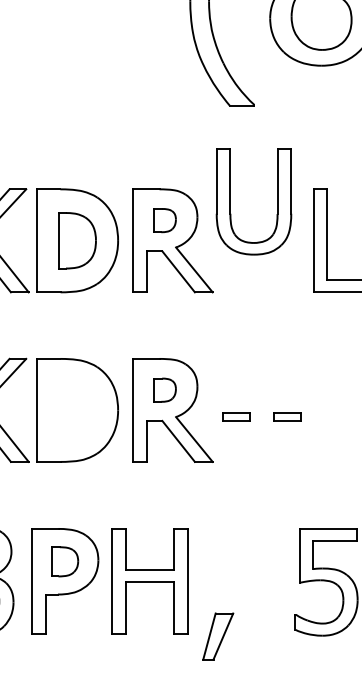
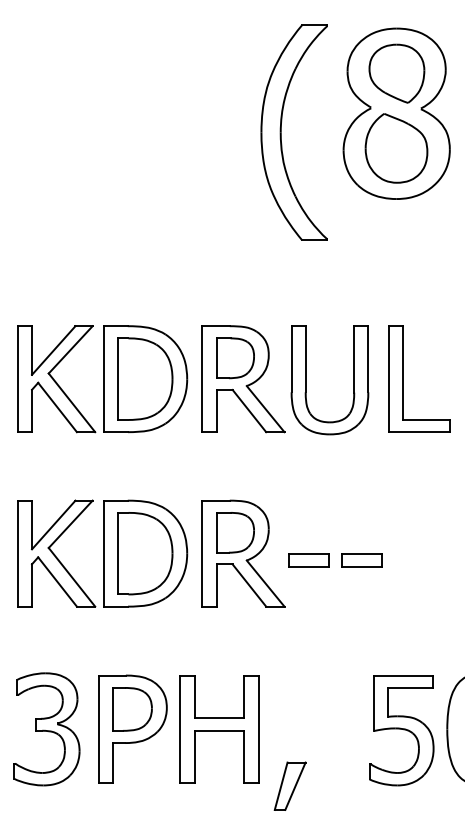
part: (231, 202) -> (306, 380), moved
part: (165, 220) -> (235, 358), size x1.67
part: (77, 240) -> (145, 378), size x1.43
part: (165, 389) -> (235, 532), size x1.67
part: (77, 410) -> (145, 553), added
part: (236, 417) -> (308, 560), size x1.43
part: (287, 417) -> (361, 560), size x1.43
part: (64, 561) -> (132, 709), size x1.43

